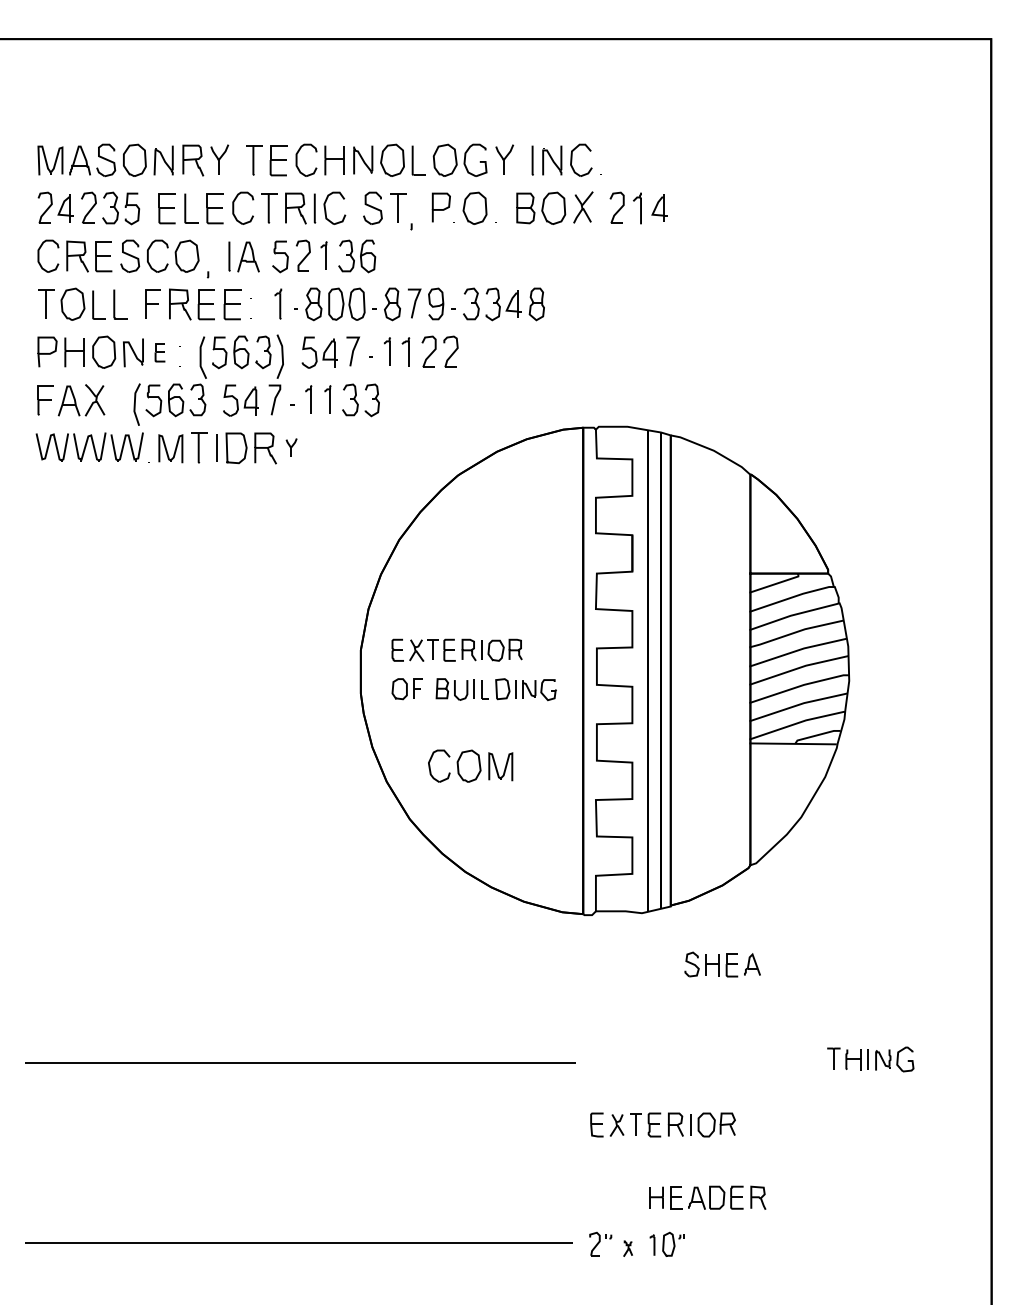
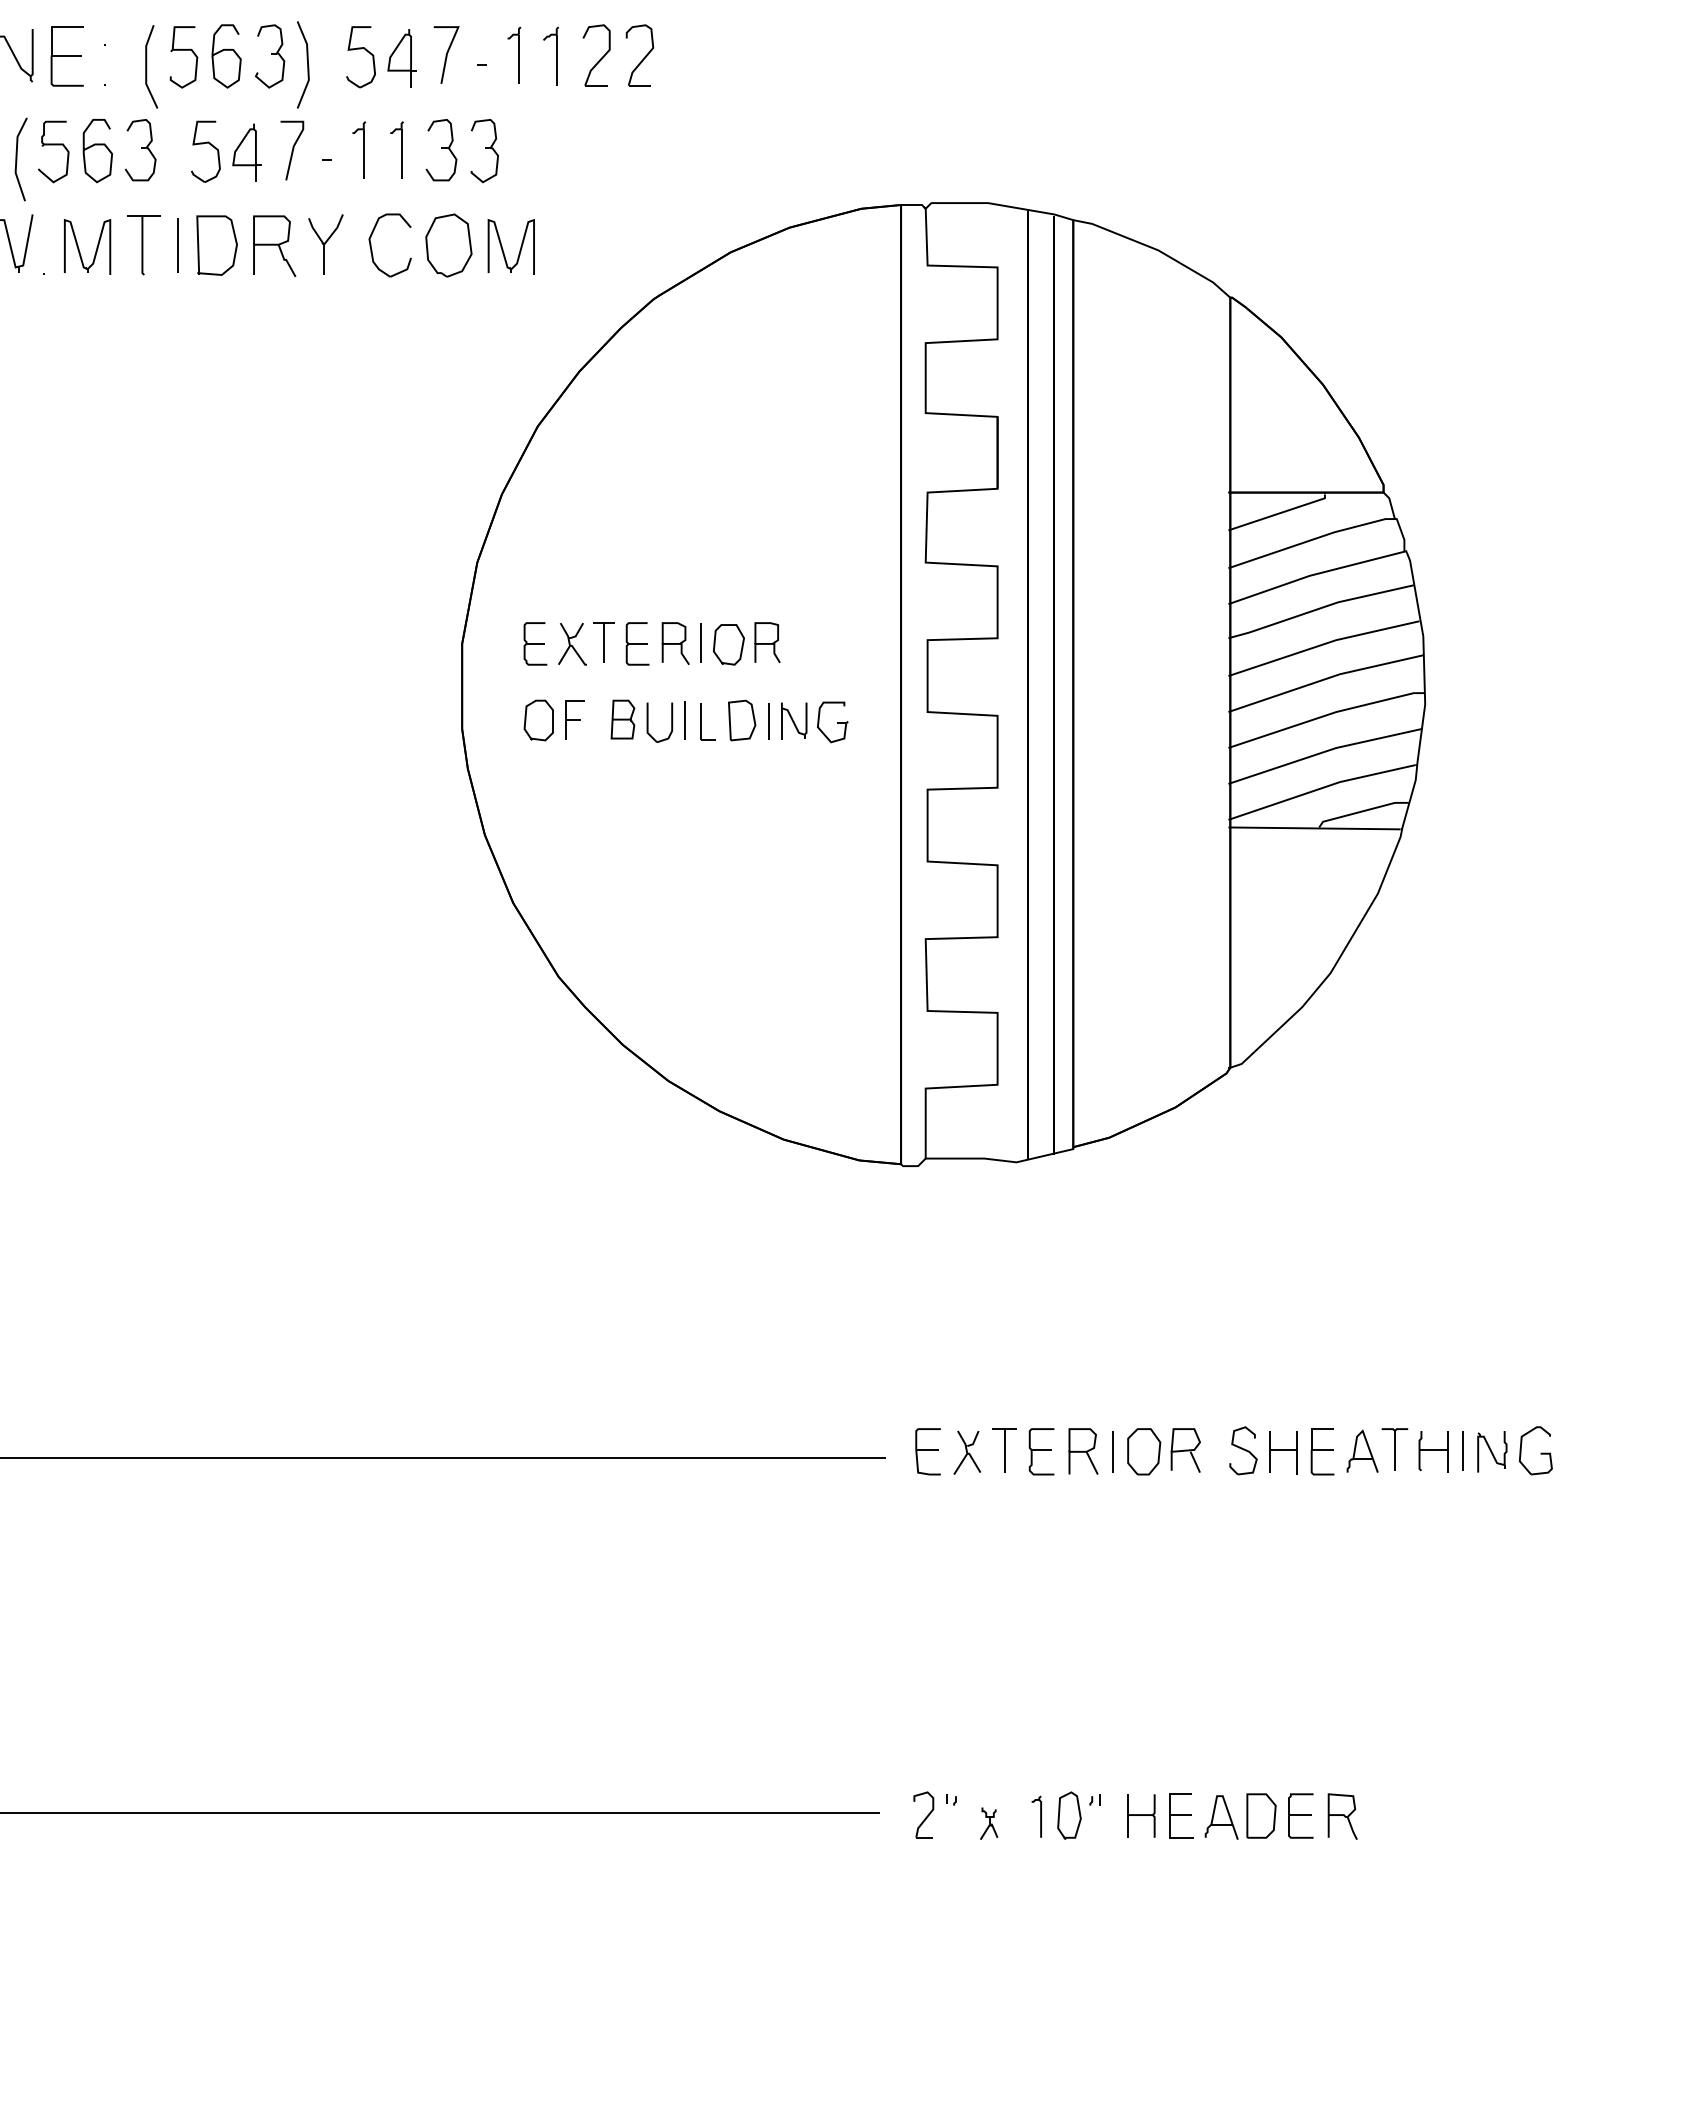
part: (159, 352) -> (65, 56), size x1.67
part: (291, 447) -> (325, 243), size x1.67
part: (470, 765) -> (451, 243), moved
part: (722, 964) -> (1303, 1450), moved
part: (662, 1124) -> (1056, 1450), moved
part: (707, 1197) -> (1242, 1815), moved

